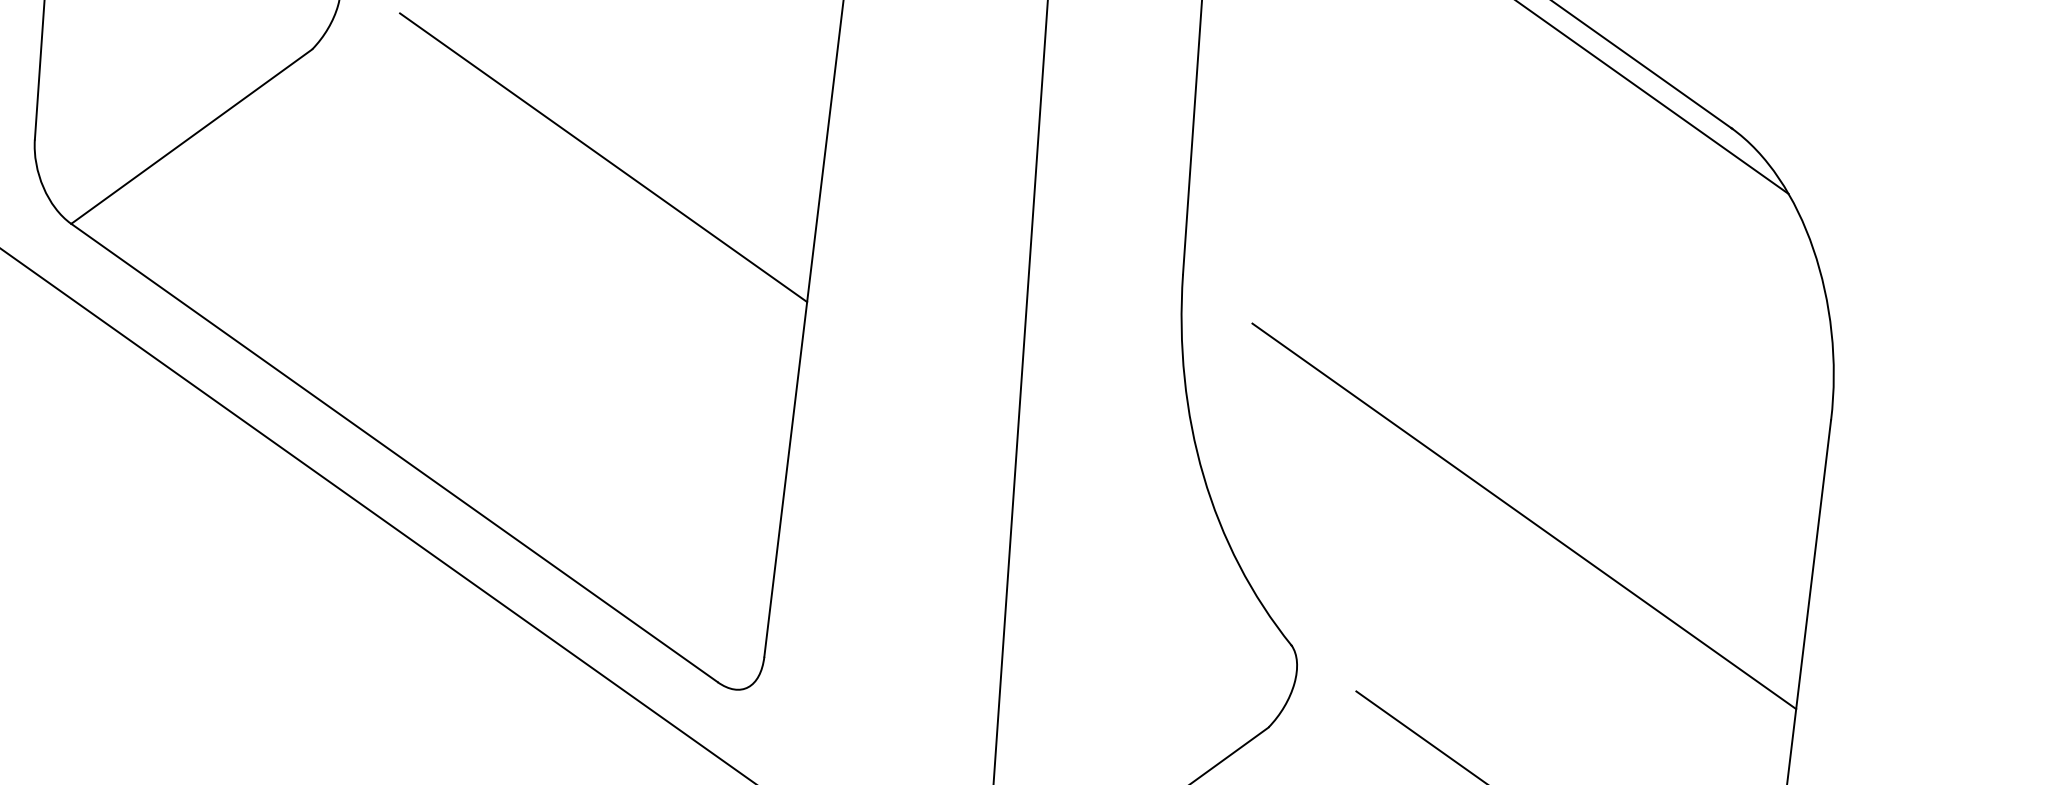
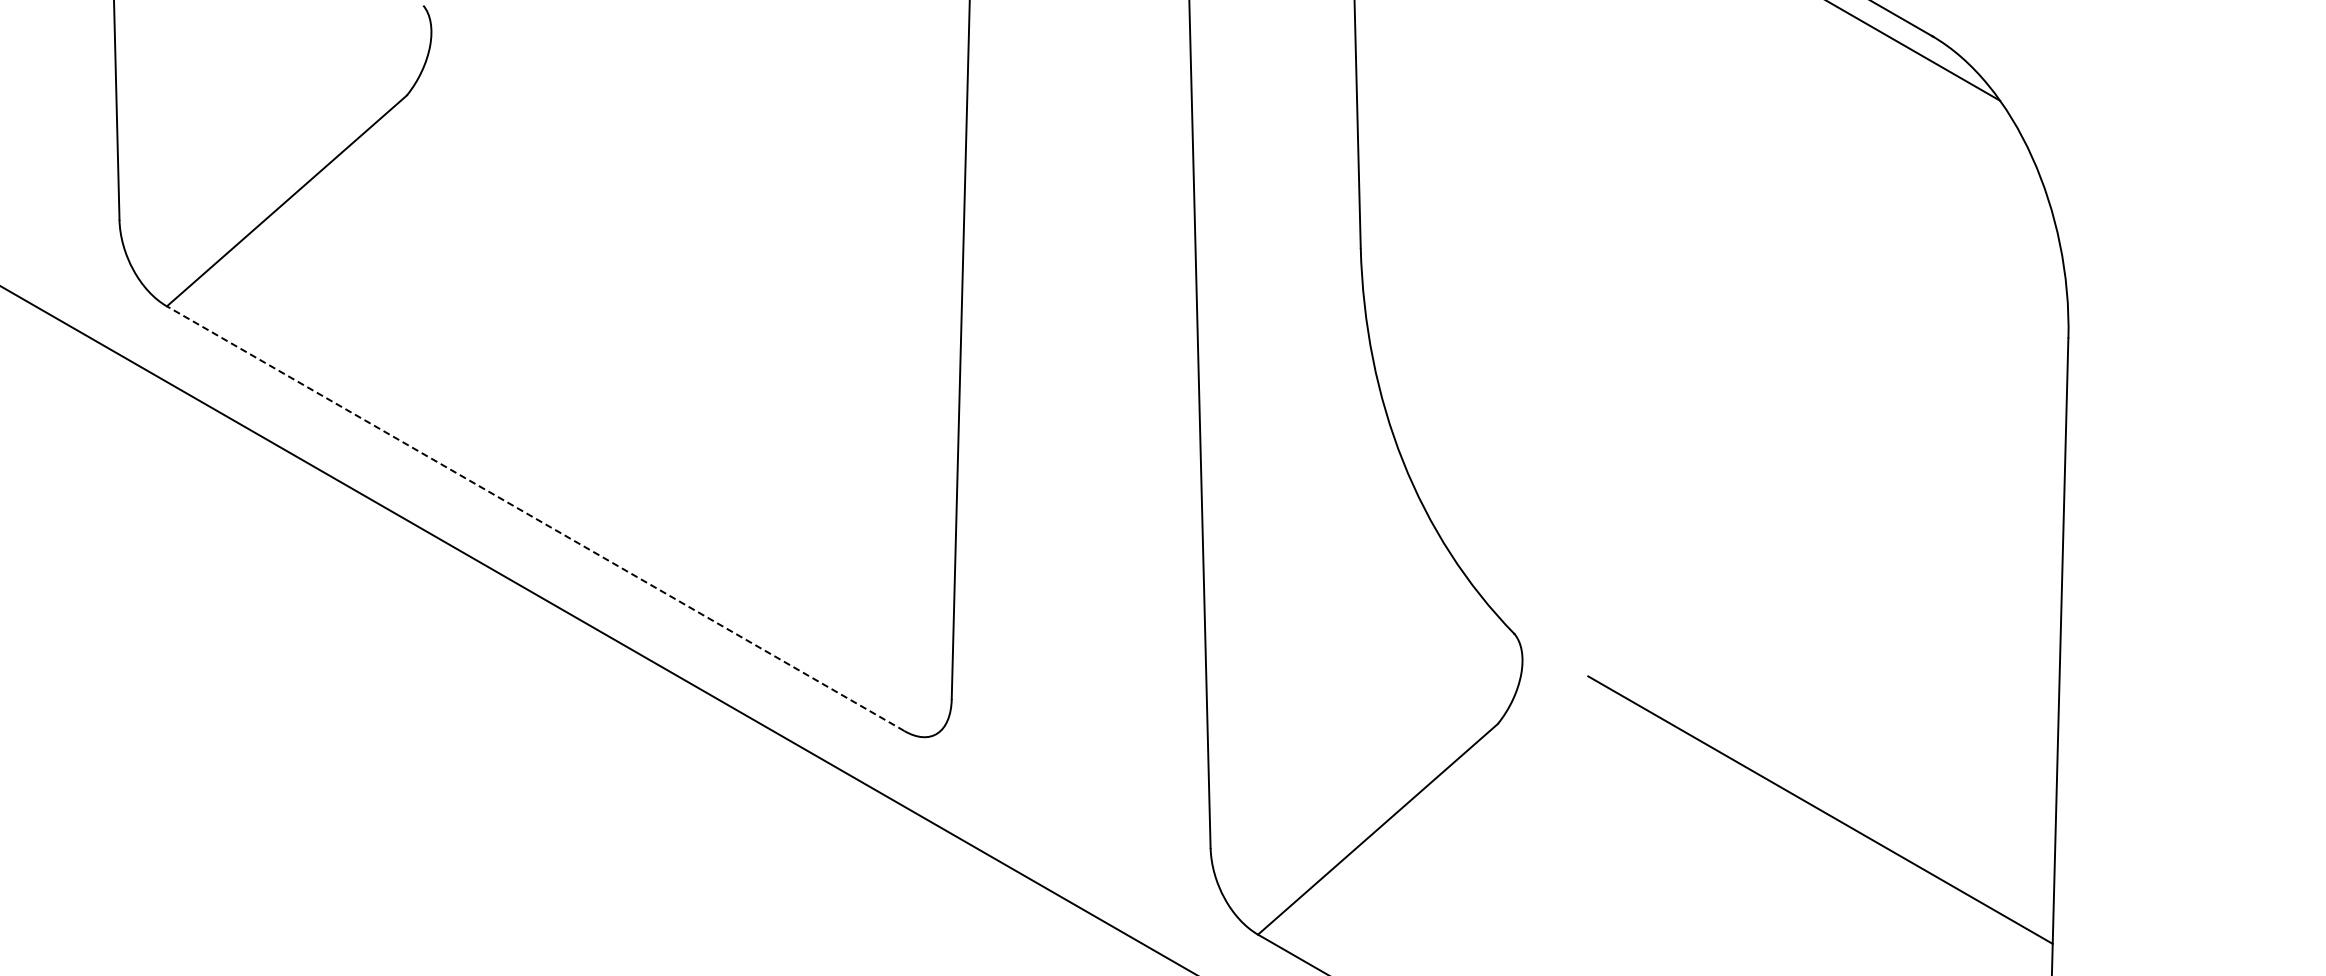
line: (603, 157) -> (729, 181), removed
line: (394, 452) -> (535, 518), solid -> dashed
line: (1523, 515) -> (1749, 471), removed

